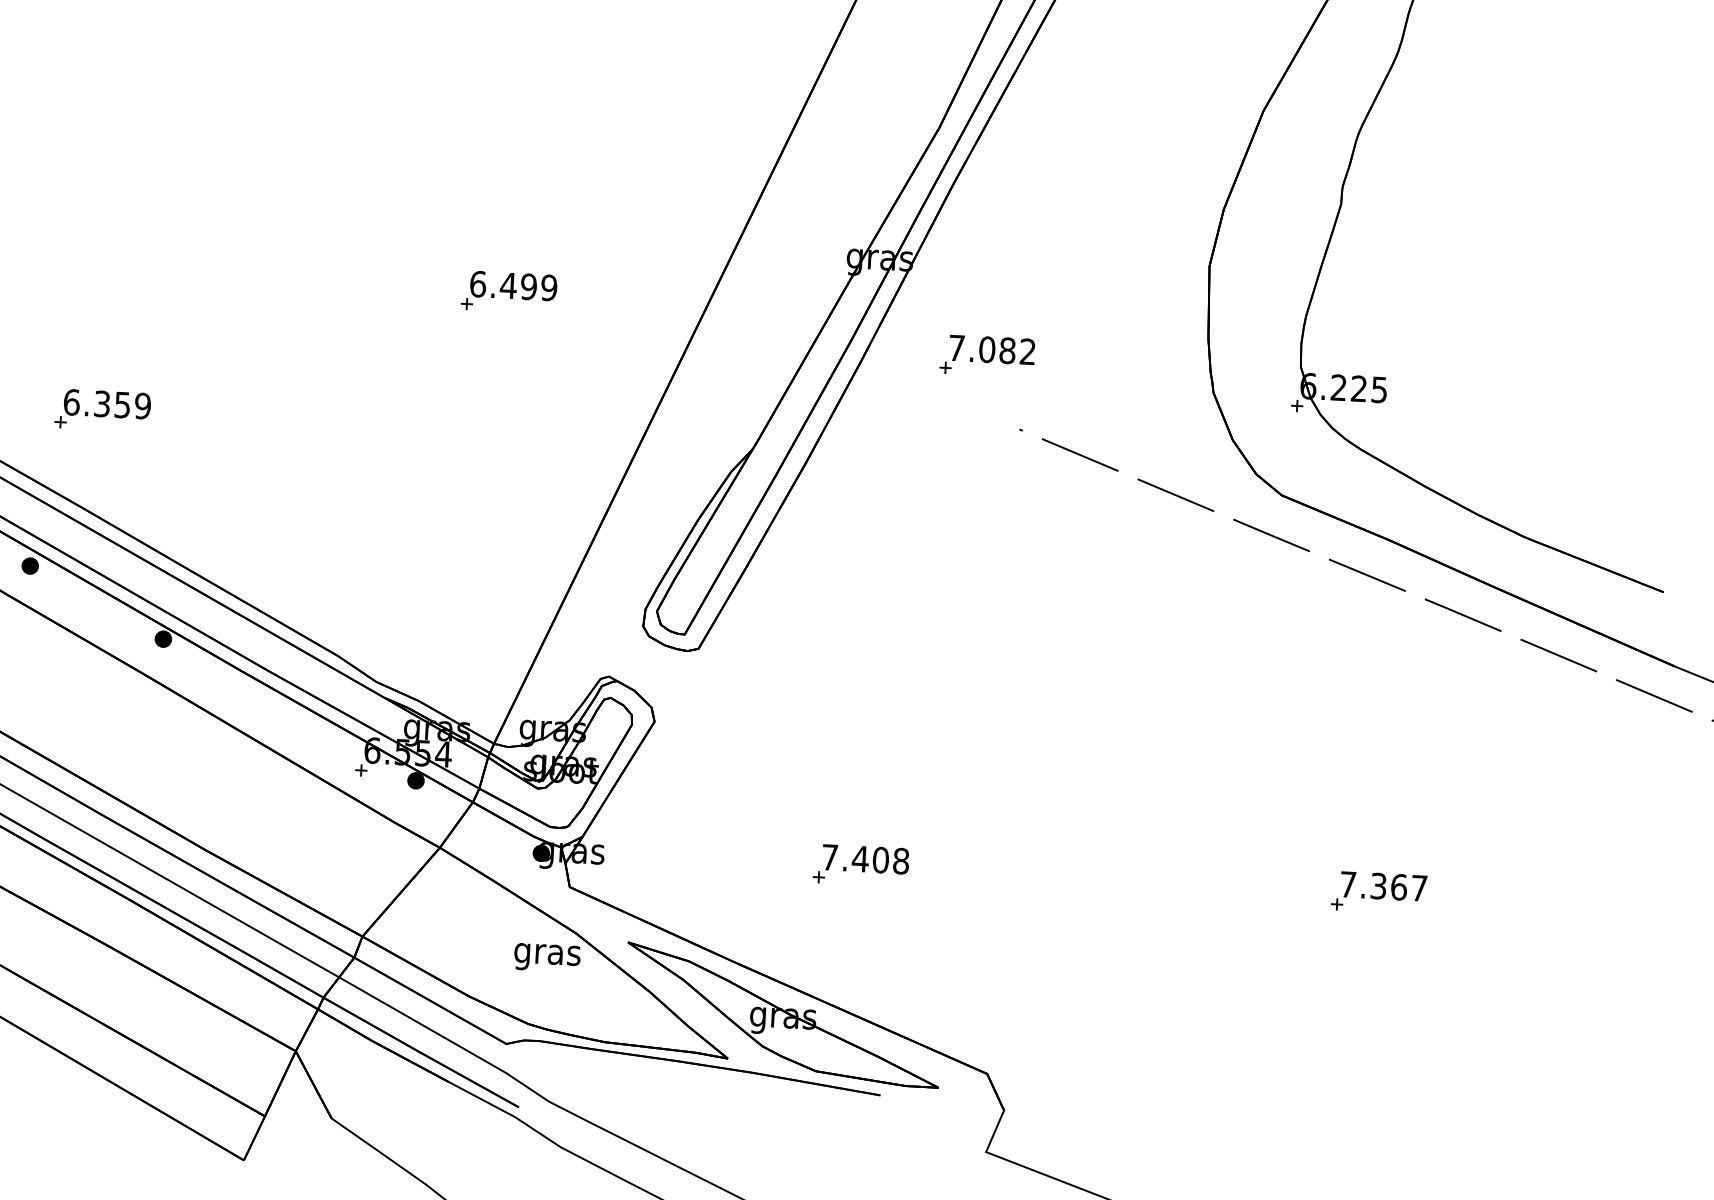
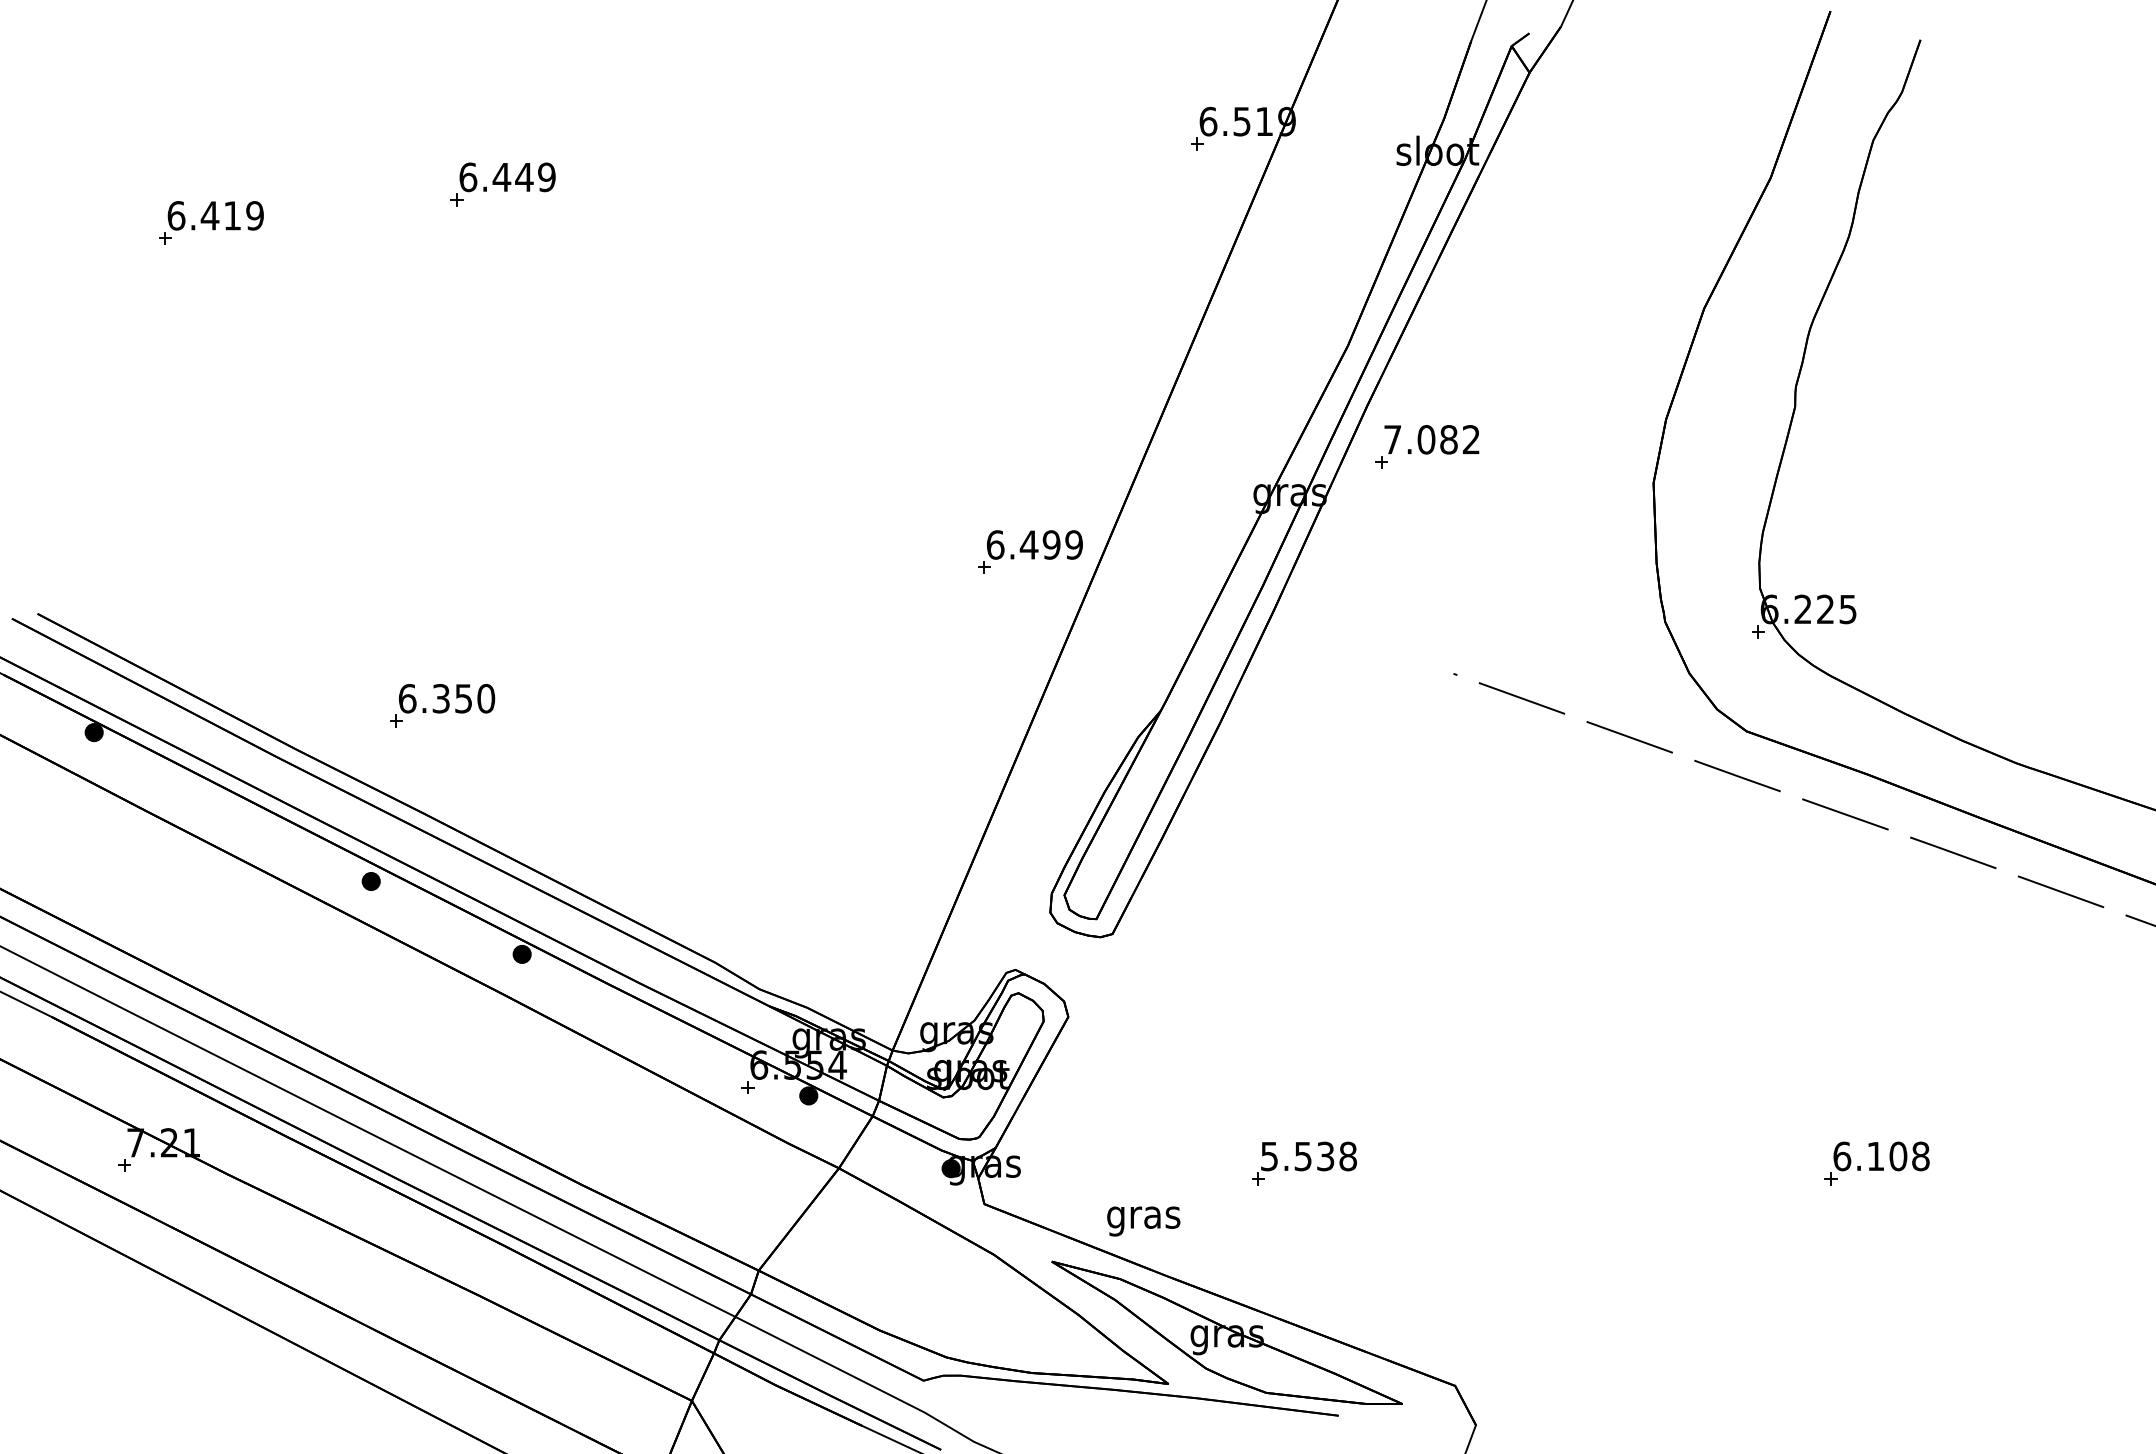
part: (509, 291) -> (1030, 551), moved
part: (987, 355) -> (1427, 446), moved
text: (143, 405) -> (486, 698), 6.359 -> 6.350
text: (855, 858) -> (1297, 1156), 7.408 -> 5.538
text: (1383, 886) -> (1881, 1156), 7.367 -> 6.108
text: (547, 957) -> (1143, 1221), moved

